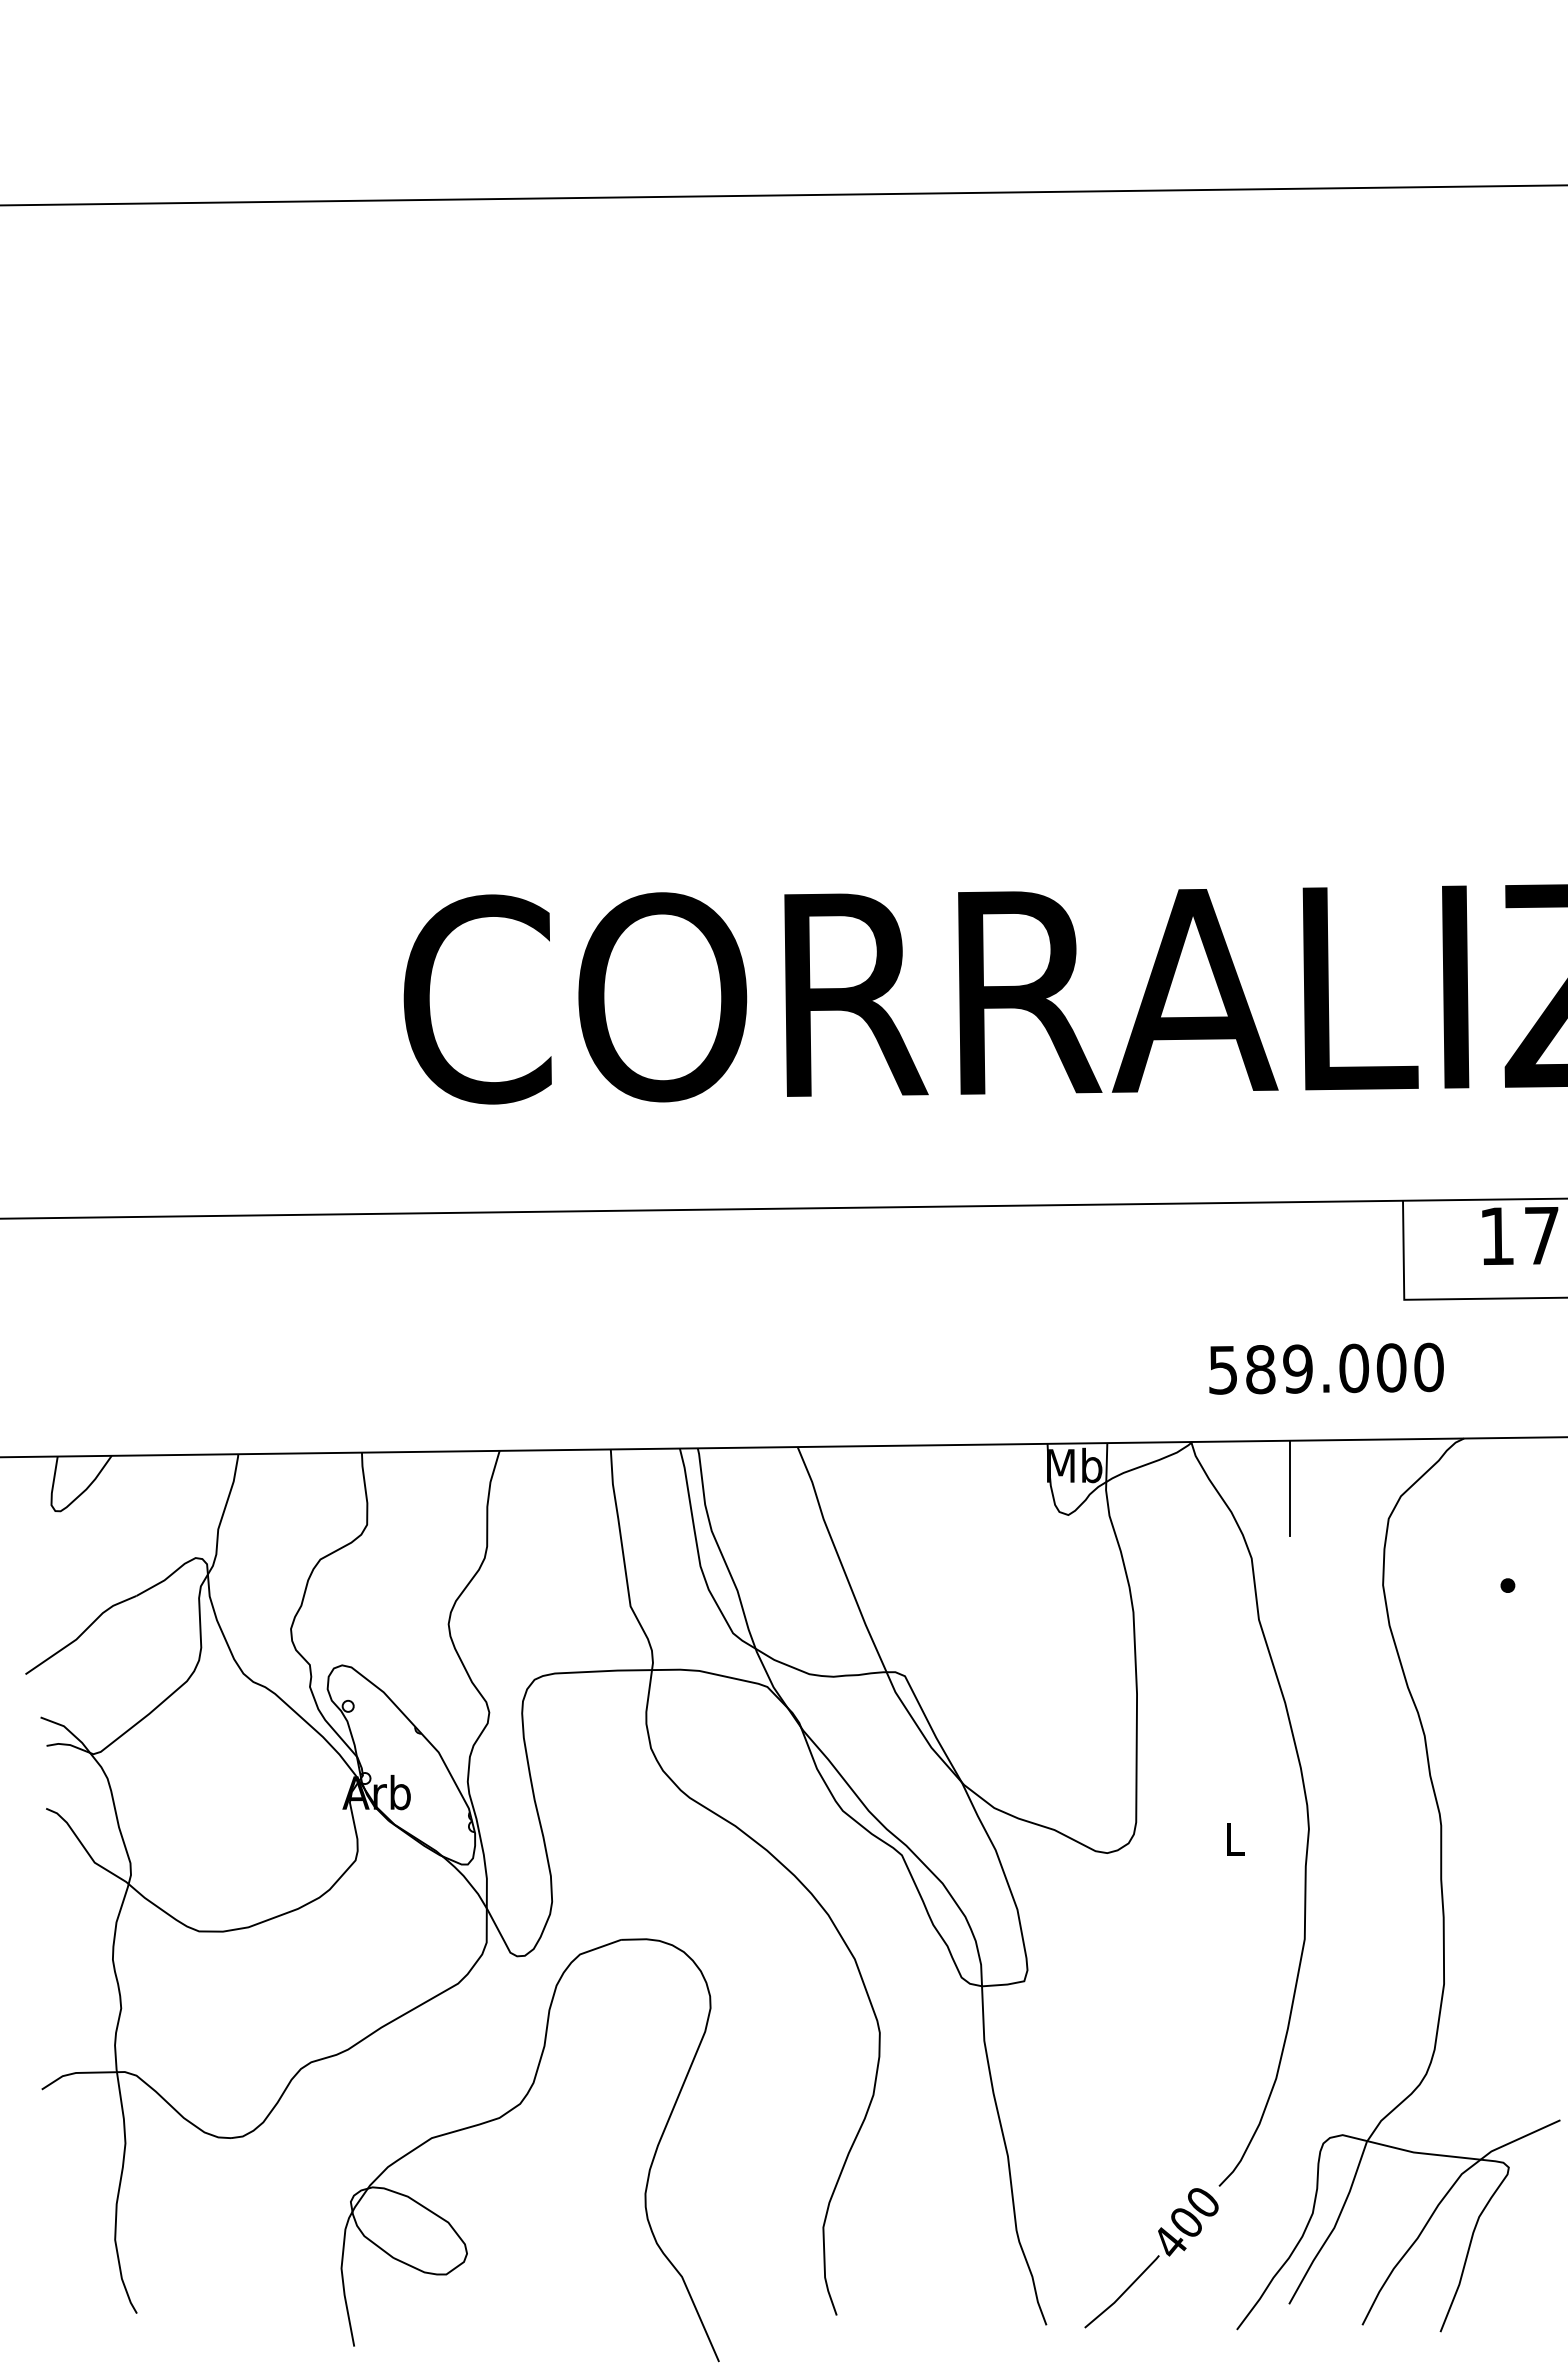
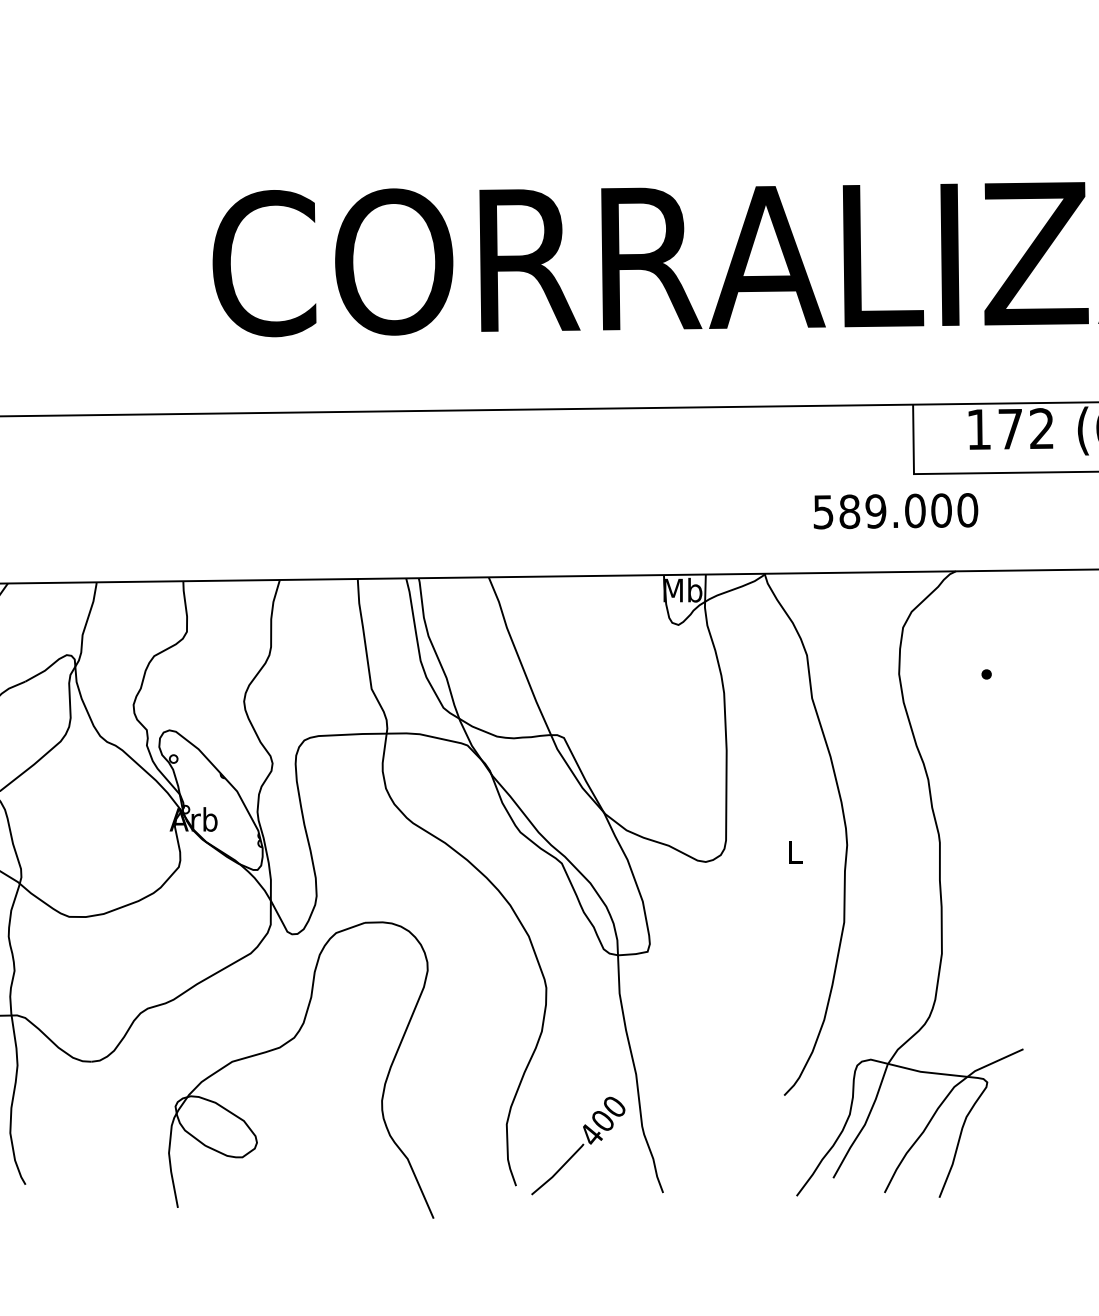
text: (1326, 1368) -> (895, 511), moved
line: (1289, 1488) -> (833, 606), removed
part: (1151, 2258) -> (578, 1146), moved

